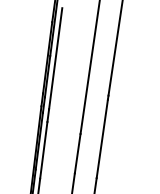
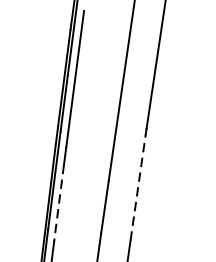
line: (102, 138) -> (138, 187), solid -> dashed
line: (43, 150) -> (58, 203), solid -> dashed

